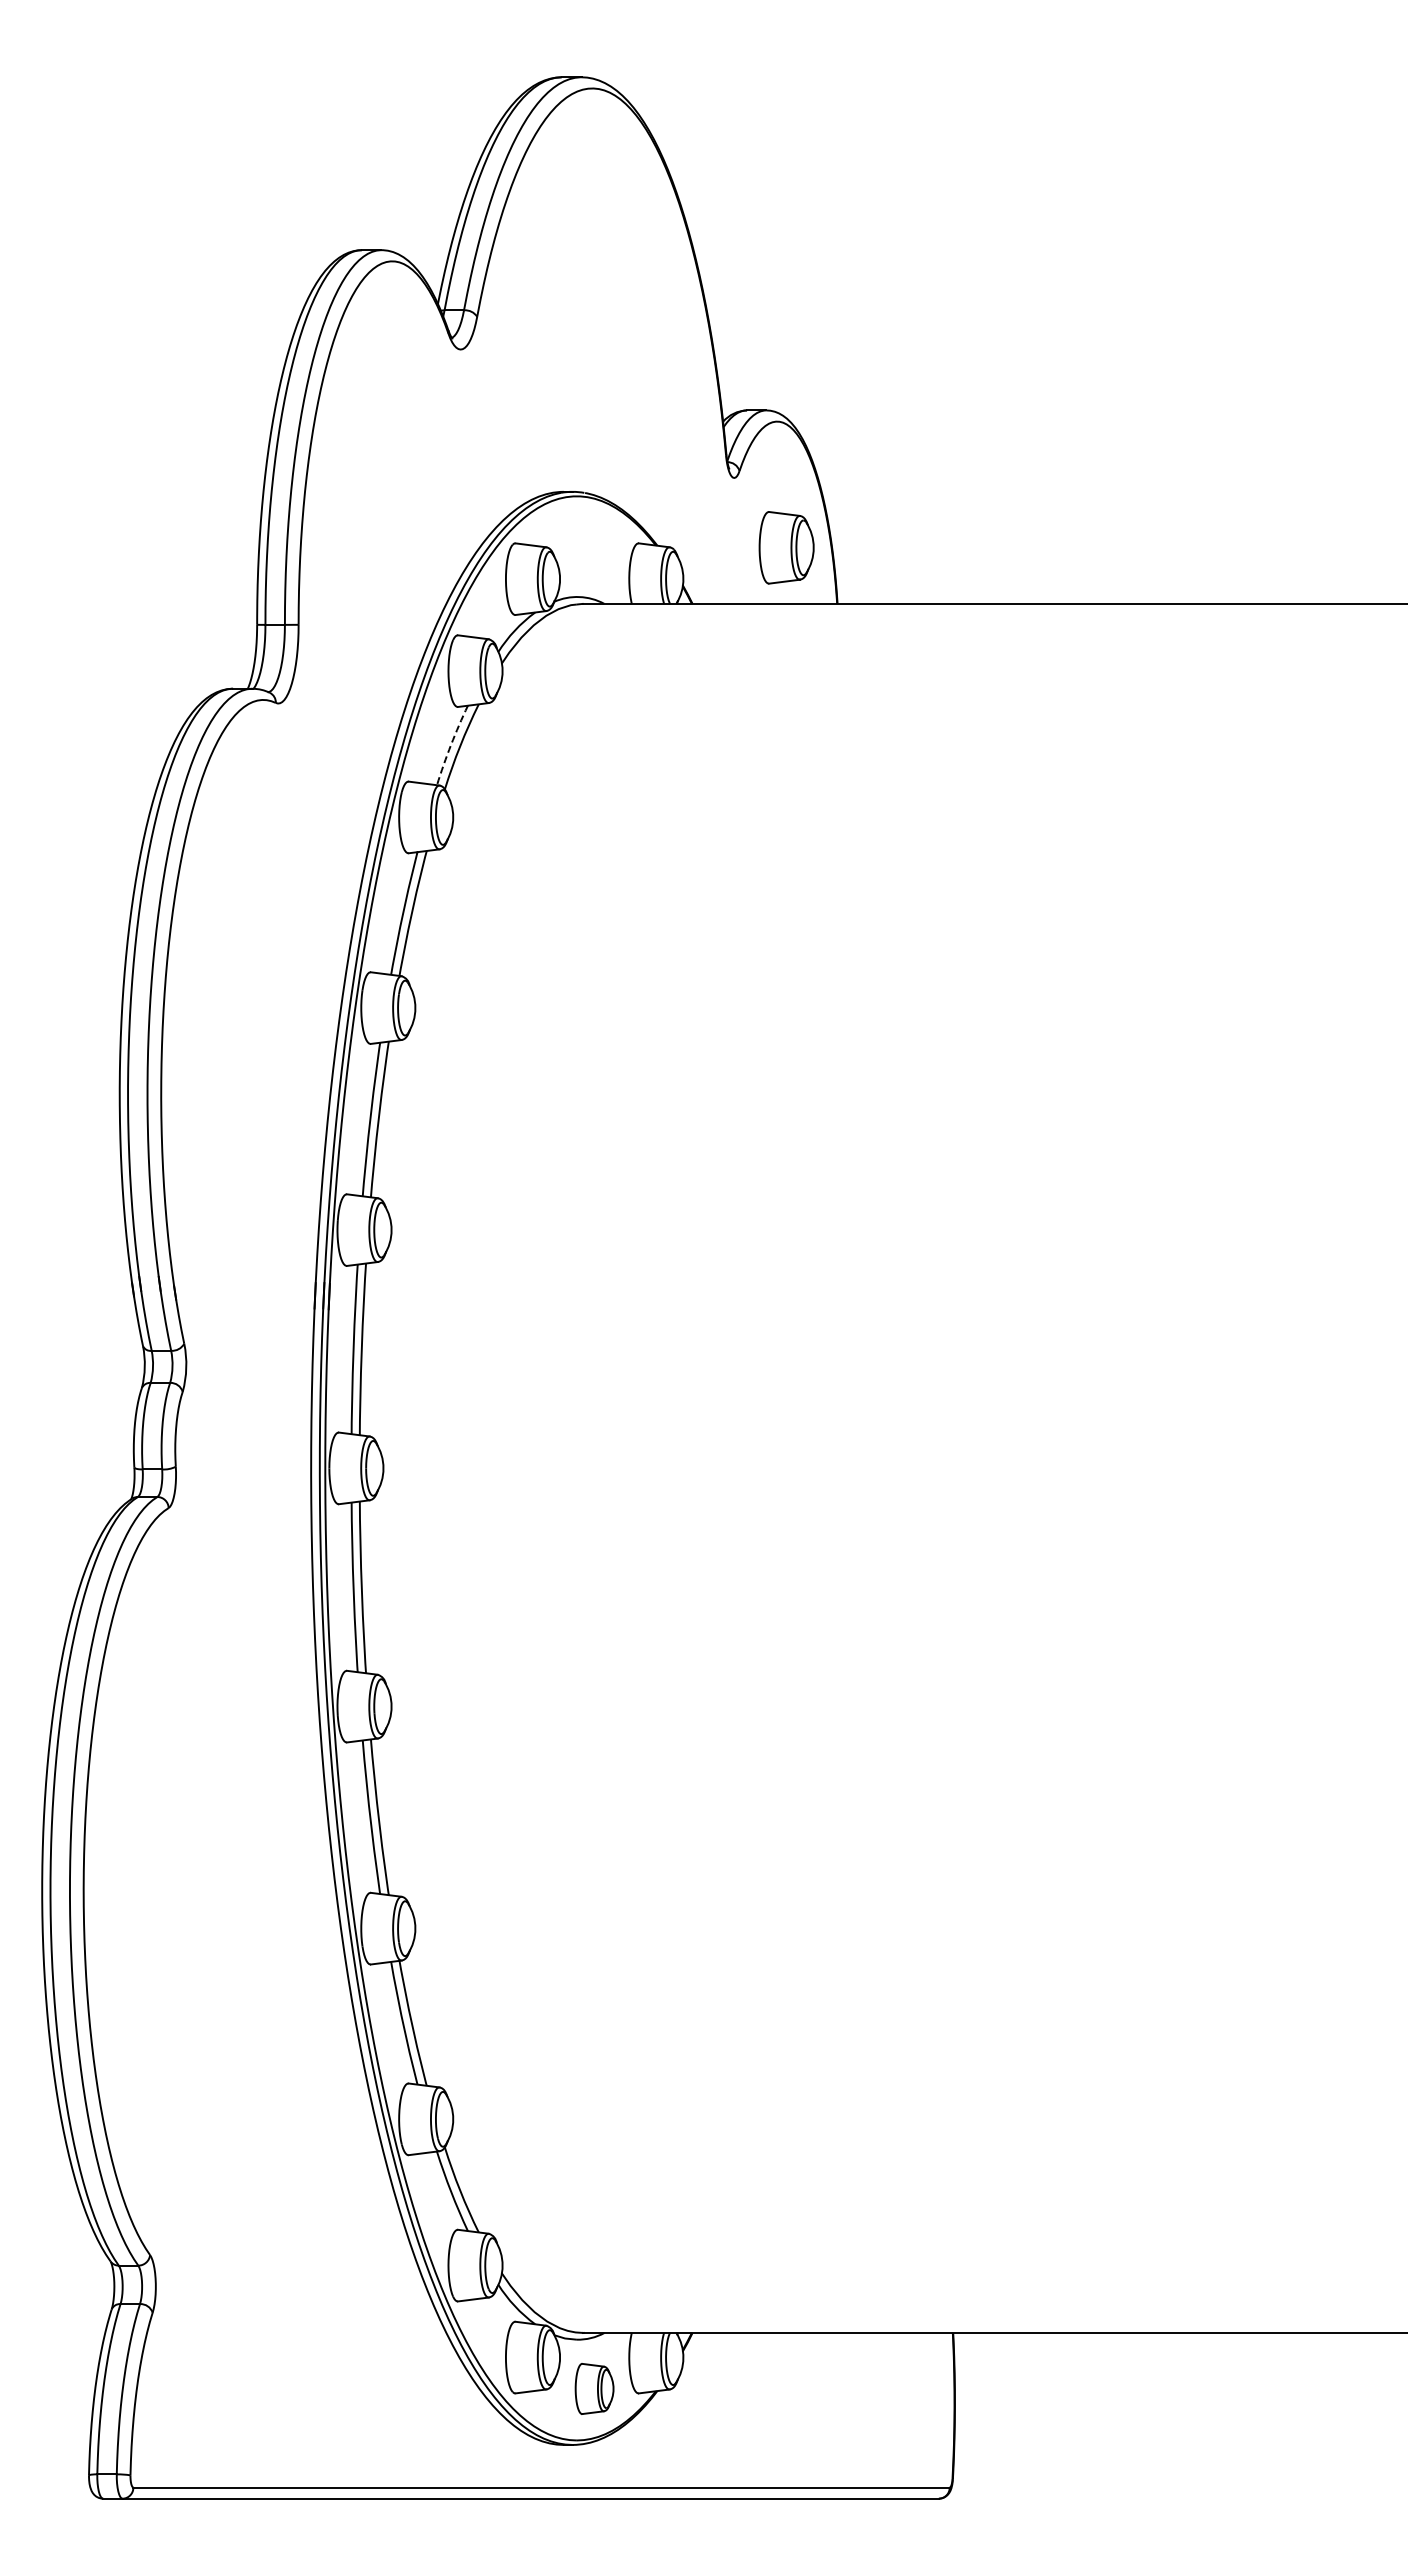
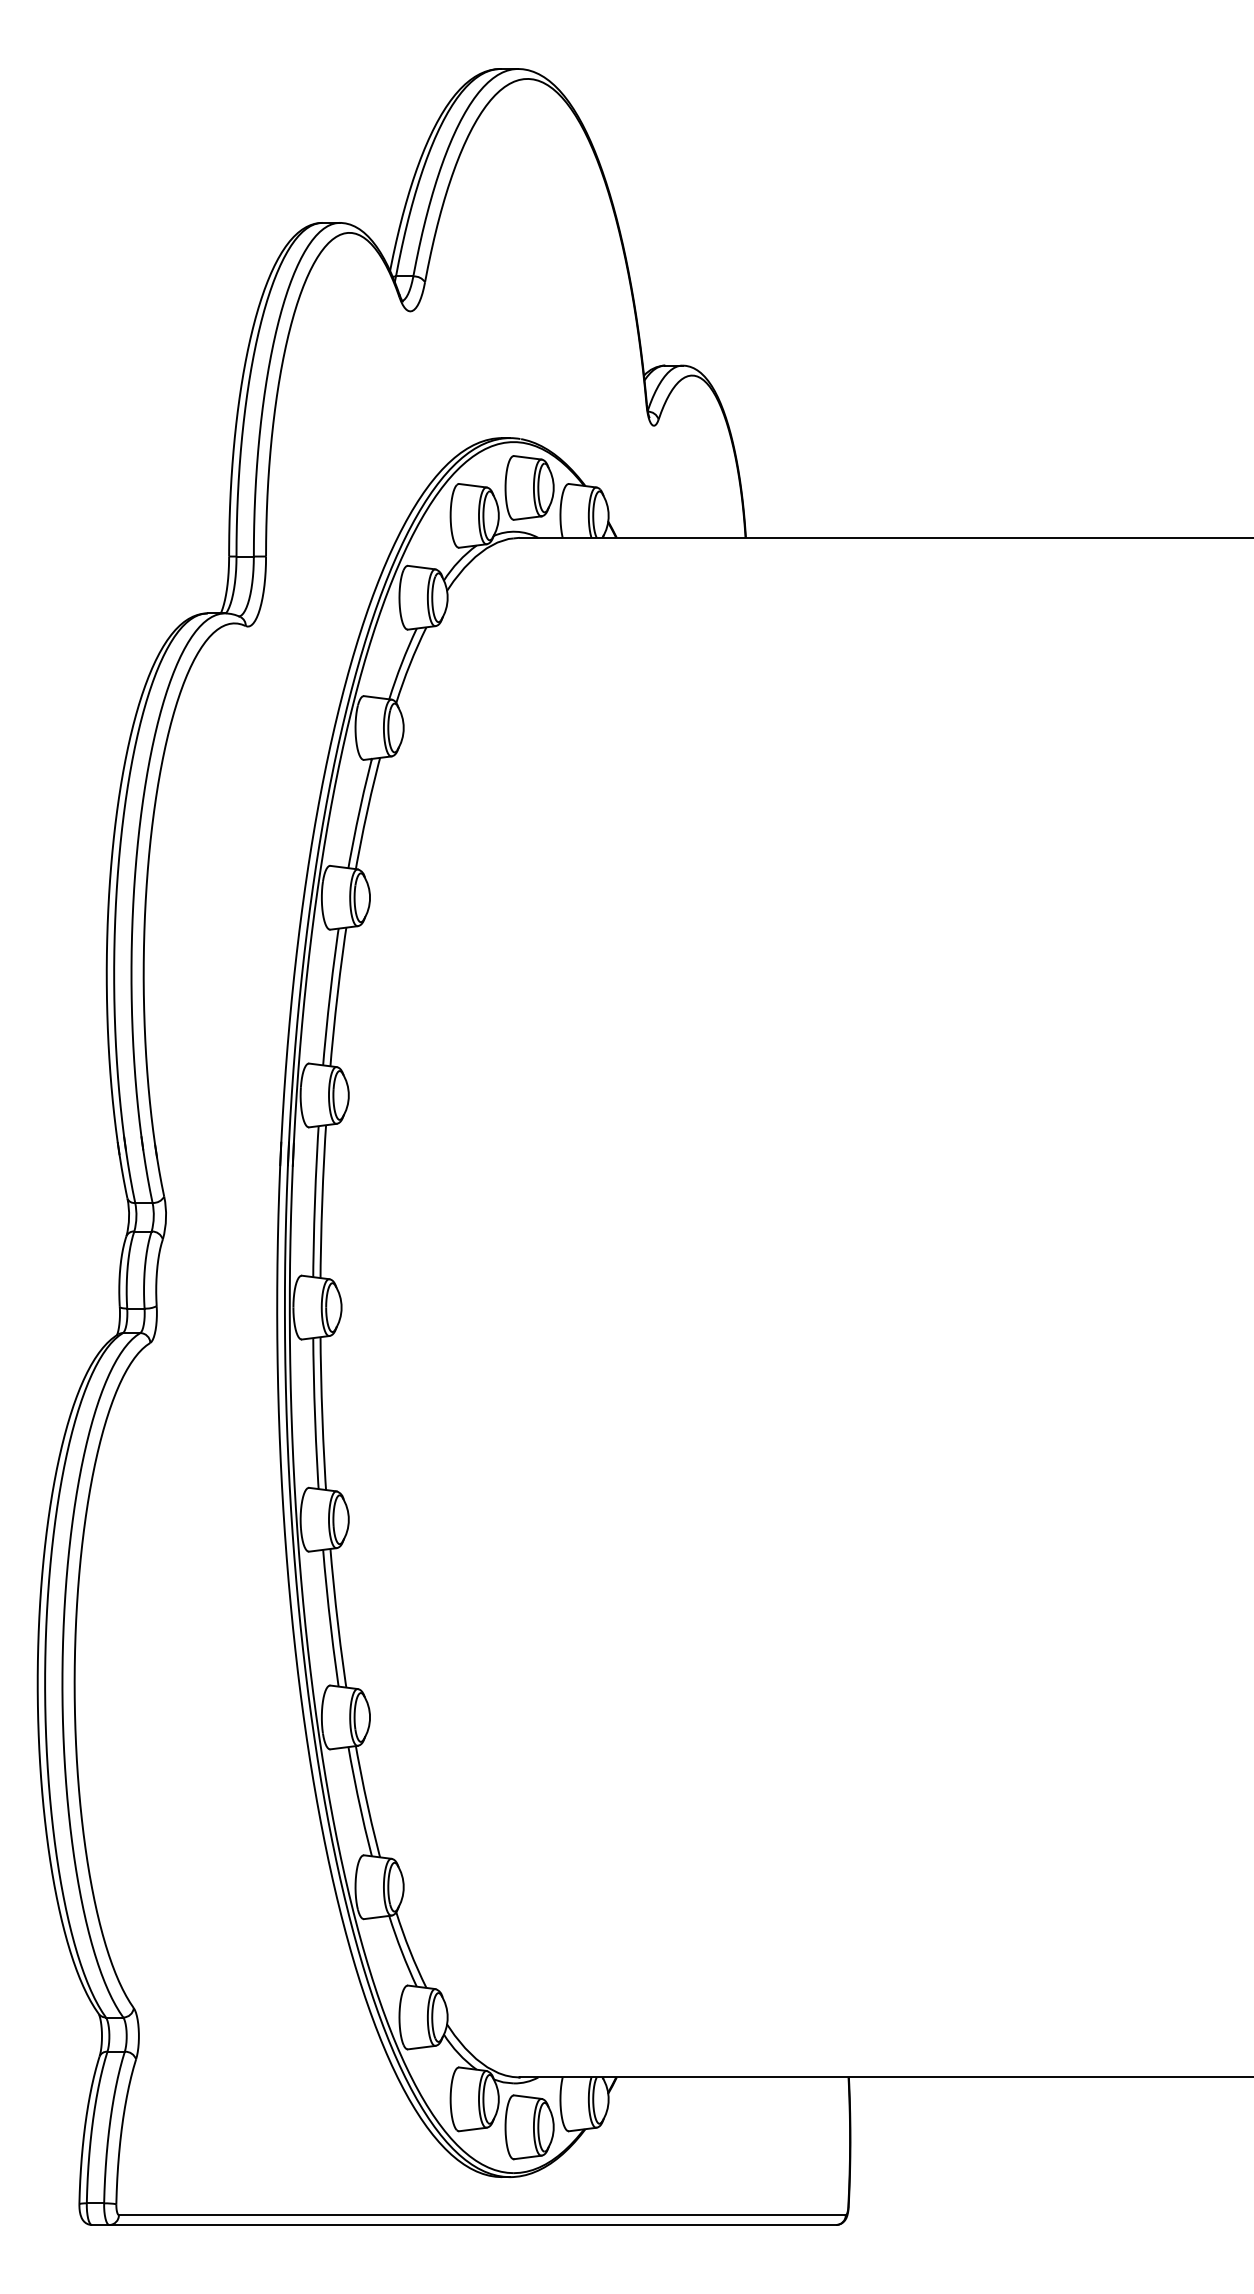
part: (786, 547) -> (529, 487), moved
arc: (451, 744) -> (402, 663), dashed -> solid
part: (594, 2388) -> (529, 2126), size x1.43

